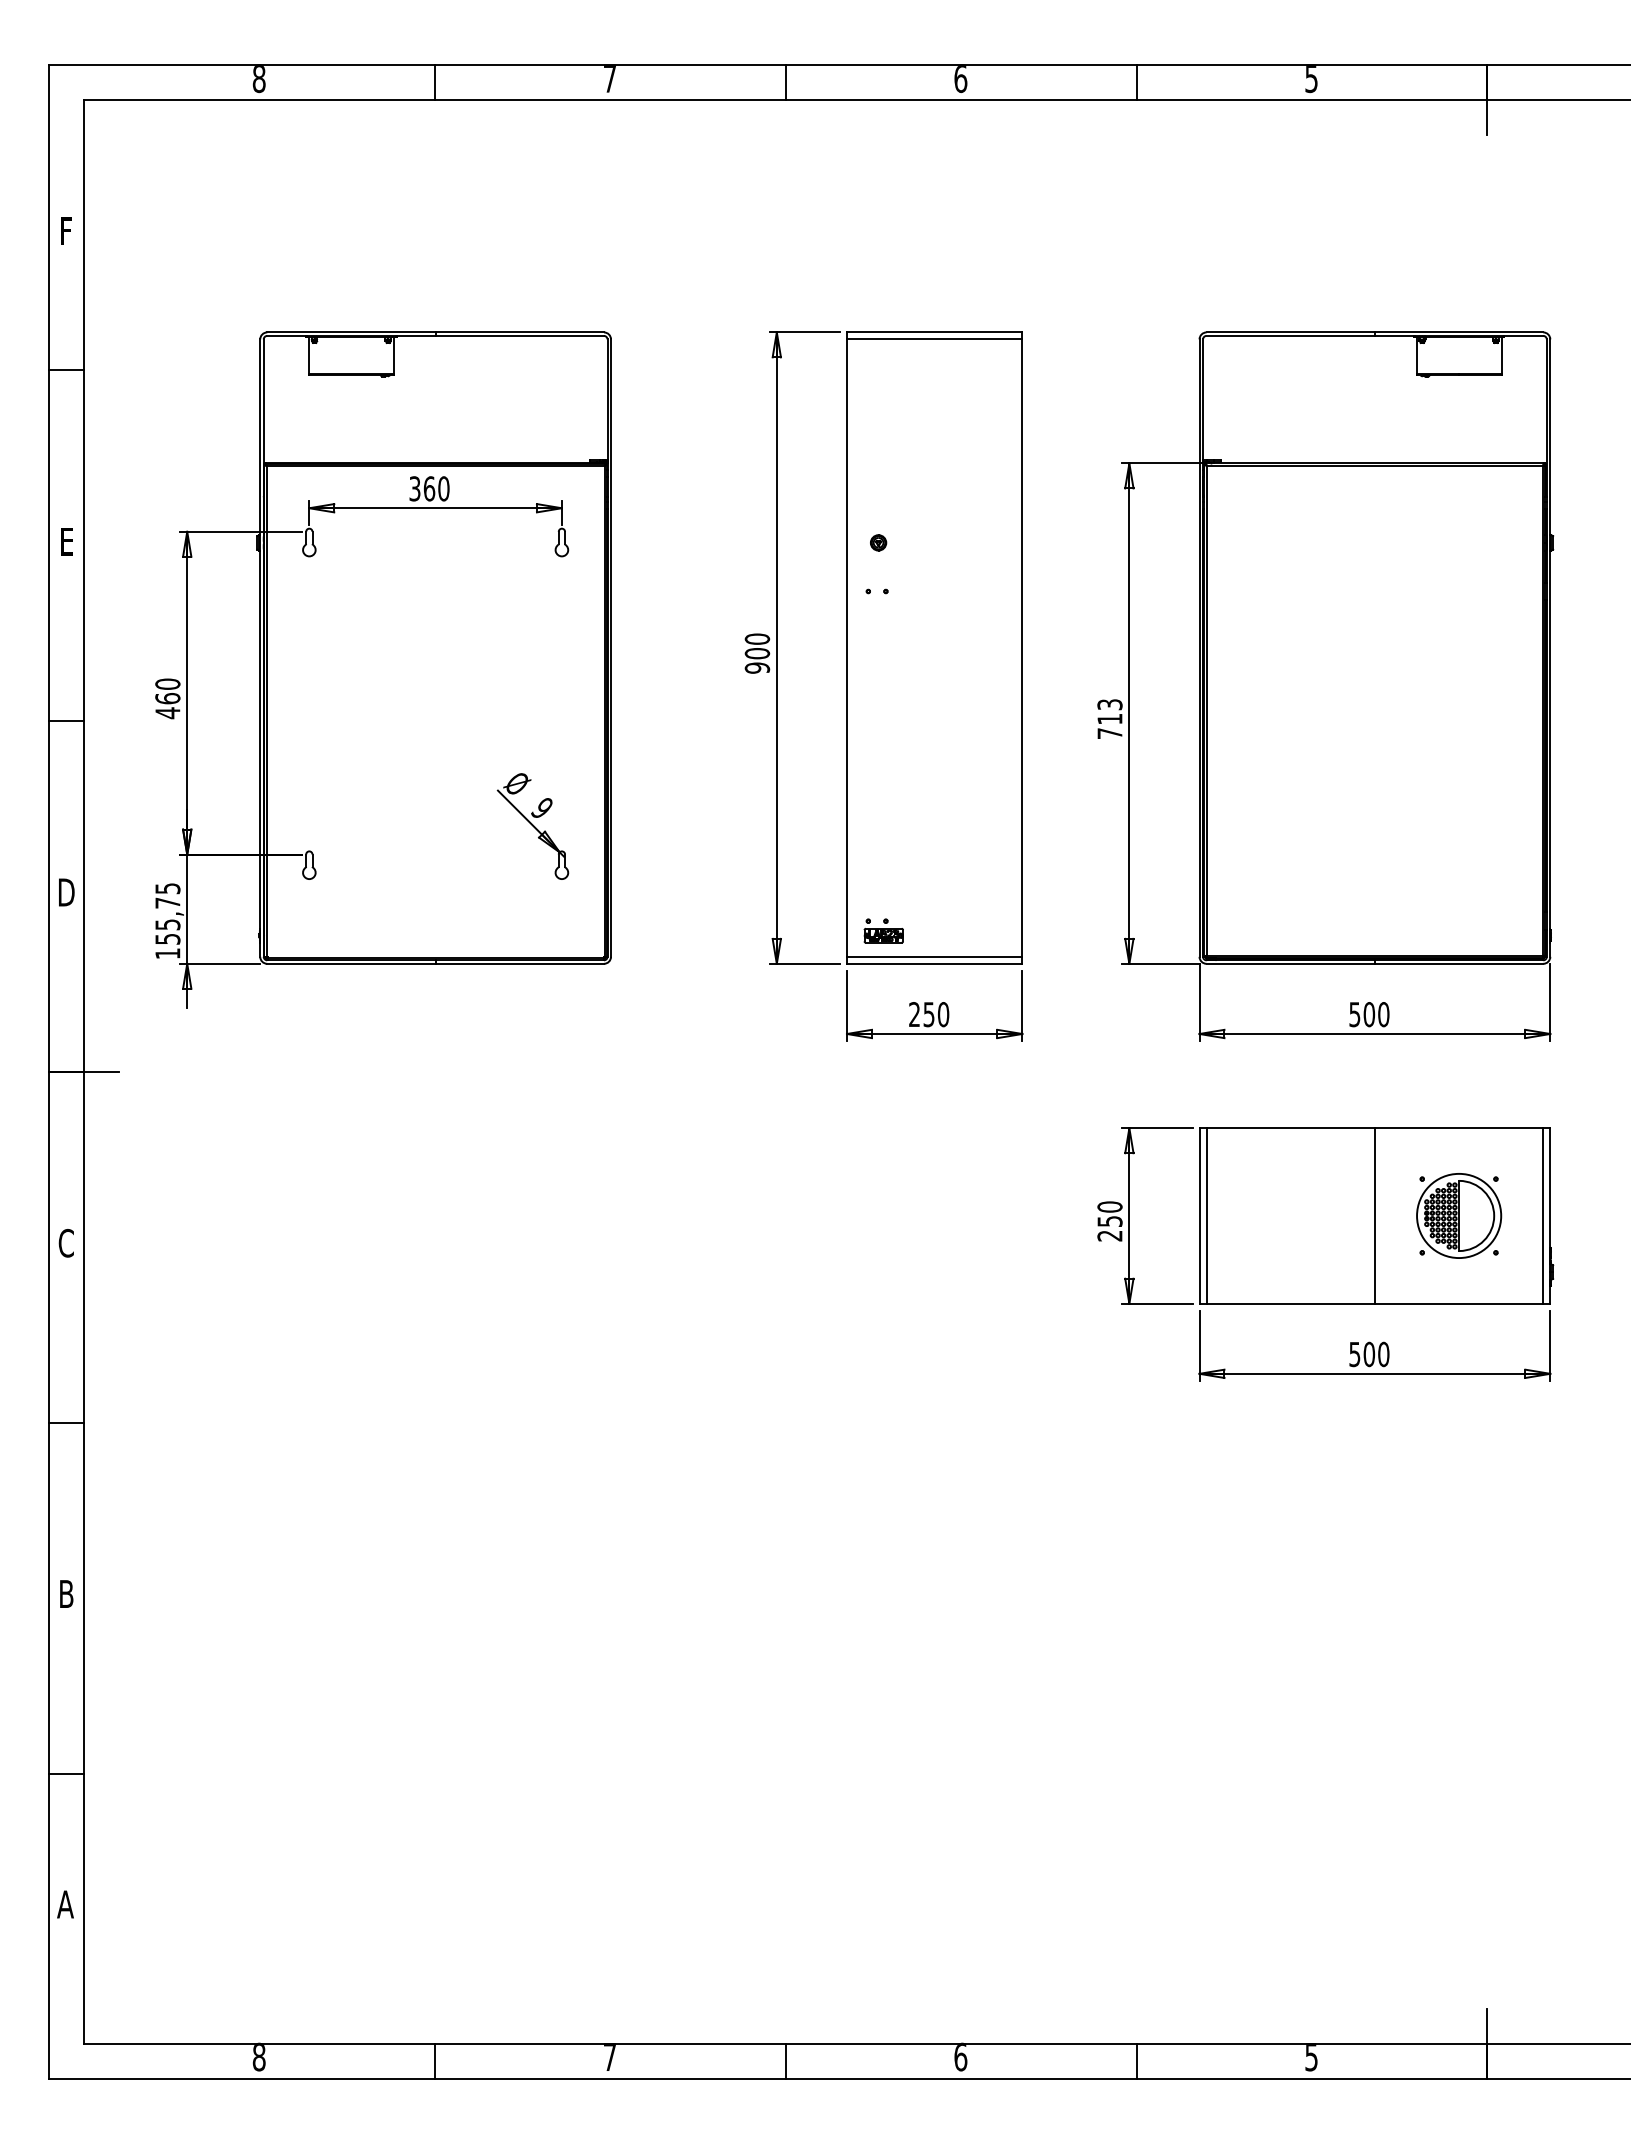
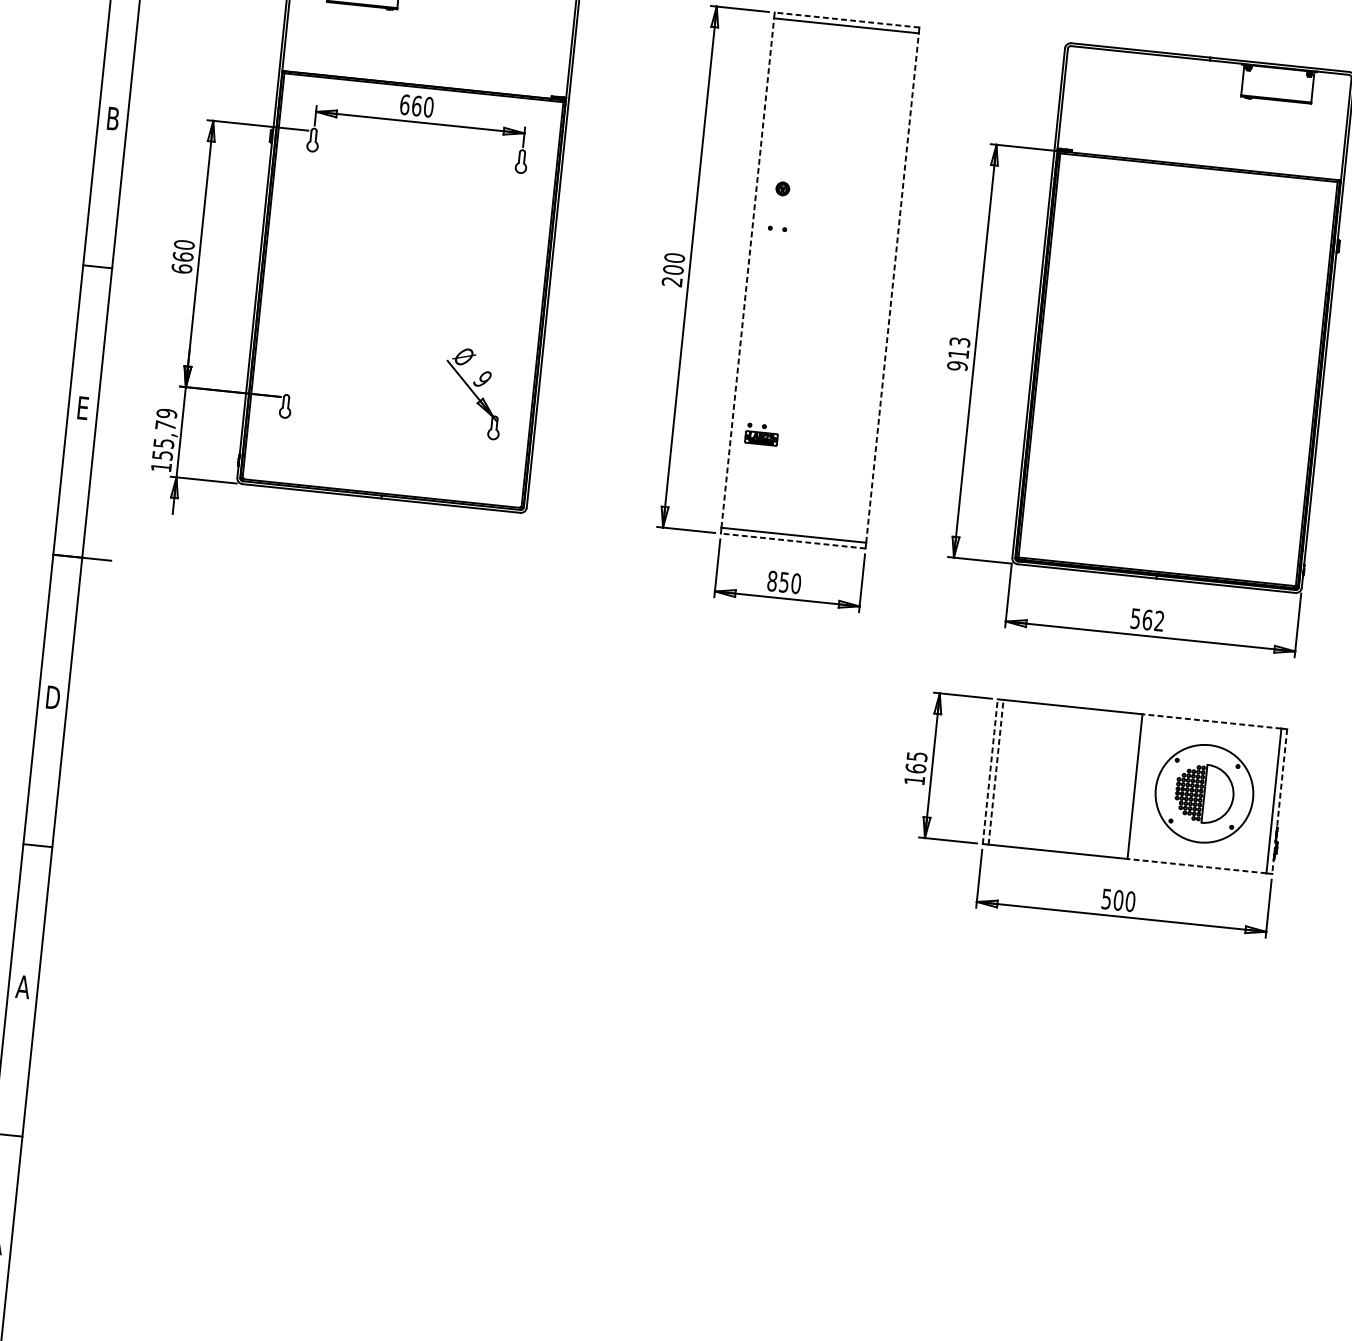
line: (934, 332) -> (846, 20), solid -> dashed
text: (414, 488) -> (404, 104), 360 -> 660
text: (66, 541) -> (112, 118), E -> B
line: (846, 648) -> (747, 273), solid -> dashed
line: (1022, 648) -> (892, 288), solid -> dashed
text: (757, 667) -> (672, 281), 900 -> 200
text: (167, 713) -> (181, 269), 460 -> 660
text: (1109, 733) -> (957, 365), 713 -> 913
text: (167, 888) -> (166, 413), 155,75 -> 155,79
text: (66, 892) -> (82, 408), D -> E
part: (883, 930) -> (761, 434), moved
line: (934, 963) -> (793, 540), solid -> dashed
text: (914, 1014) -> (772, 581), 250 -> 850
text: (1376, 1014) -> (1153, 620), 500 -> 562
line: (1458, 1128) -> (1211, 721), solid -> dashed
line: (1199, 1215) -> (990, 771), solid -> dashed
line: (1206, 1215) -> (996, 771), solid -> dashed
circle: (1459, 1215) -> (1204, 793), size x1.4
line: (1550, 1215) -> (1279, 801), solid -> dashed
text: (1109, 1221) -> (915, 768), 250 -> 165
text: (66, 1242) -> (53, 696), C -> D
line: (1458, 1303) -> (1196, 865), solid -> dashed
text: (66, 1593) -> (23, 986), B -> A

